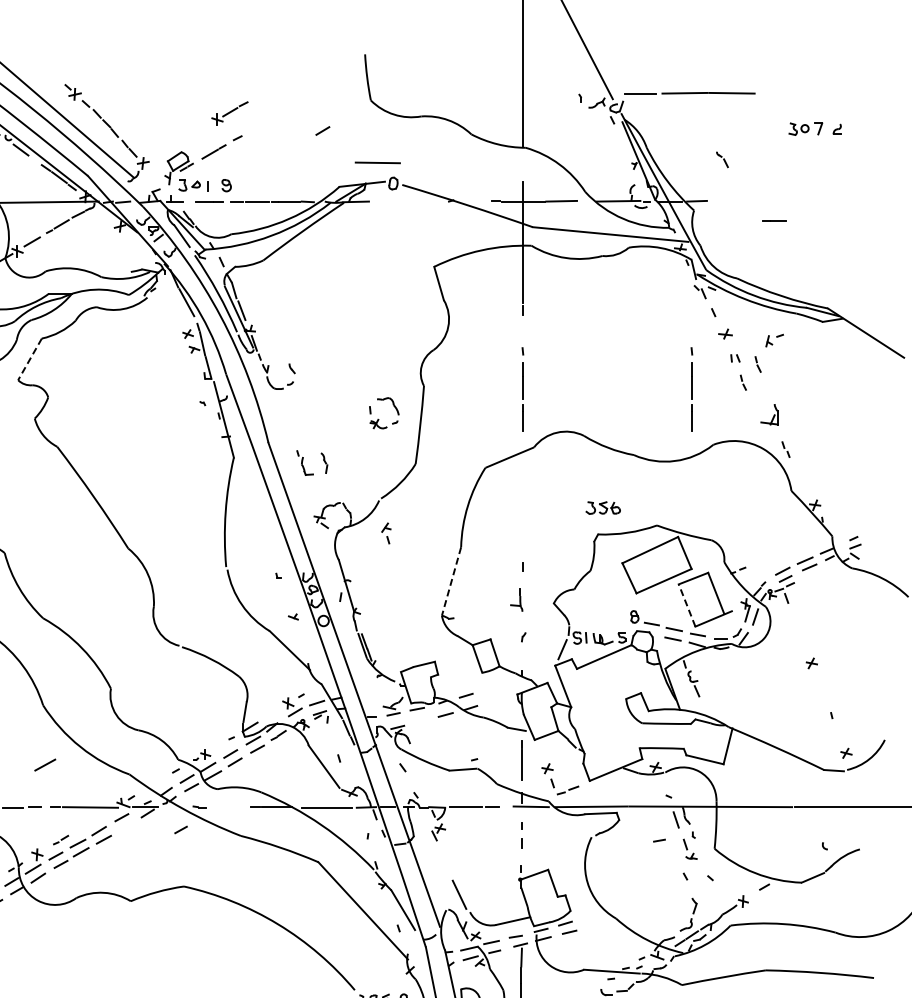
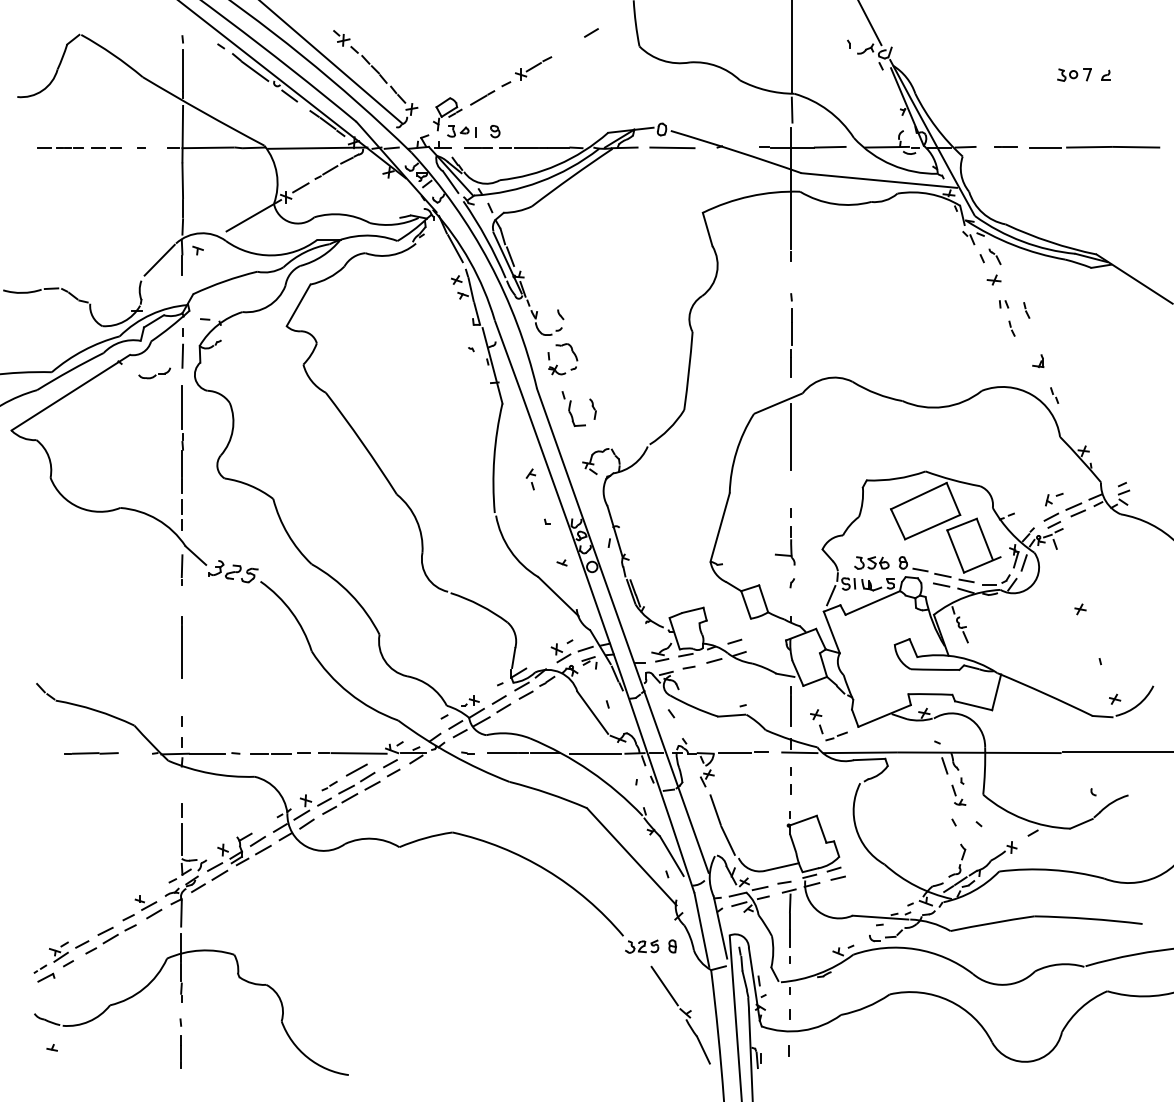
line: (689, 93) -> (1094, 147), moved
part: (229, 113) -> (533, 68), moved
line: (322, 130) -> (591, 32), moved
part: (721, 159) -> (994, 256), moved
line: (377, 162) -> (672, 147), moved
line: (522, 163) -> (791, 109), added
line: (773, 220) -> (1005, 146), moved
part: (774, 340) -> (1054, 499), moved
line: (29, 359) -> (298, 305), dashed -> solid
part: (691, 389) -> (960, 335), removed
part: (769, 415) -> (1038, 361), size x0.62
part: (377, 418) -> (556, 364), moved
part: (304, 462) -> (573, 408), size x1.43
line: (522, 490) -> (791, 436), added
part: (602, 507) -> (871, 562), moved
part: (385, 533) -> (530, 479), moved
line: (451, 581) -> (720, 527), dashed -> solid
part: (516, 599) -> (785, 545), size x1.67
line: (686, 605) -> (955, 551), dashed -> solid
line: (44, 764) -> (356, 769), moved
line: (233, 807) -> (502, 753), added
line: (180, 829) -> (393, 772), moved
line: (658, 840) -> (688, 667), moved
line: (446, 863) -> (715, 809), added

